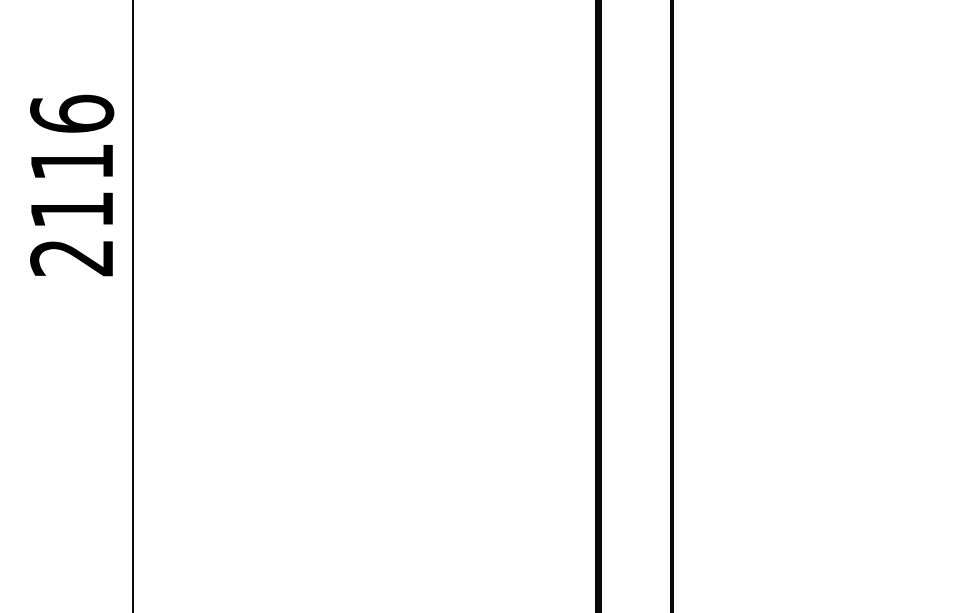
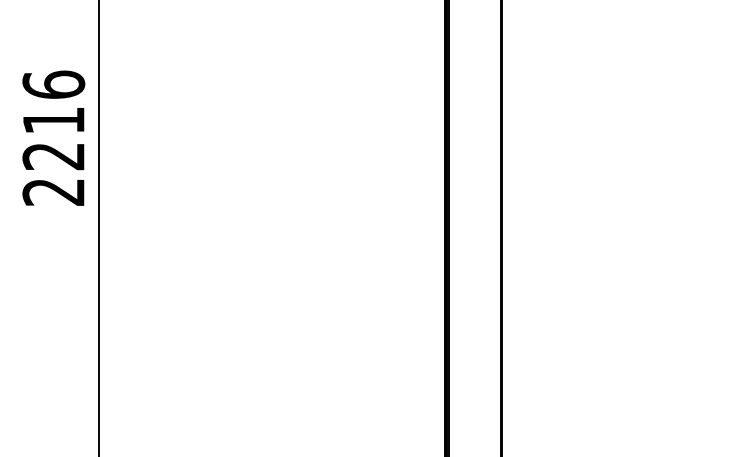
text: (71, 210) -> (53, 156), 2116 -> 2216

